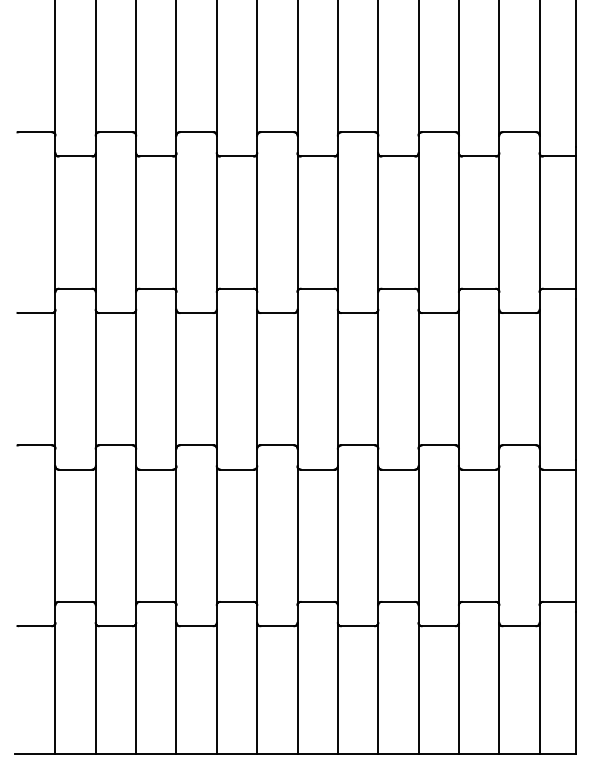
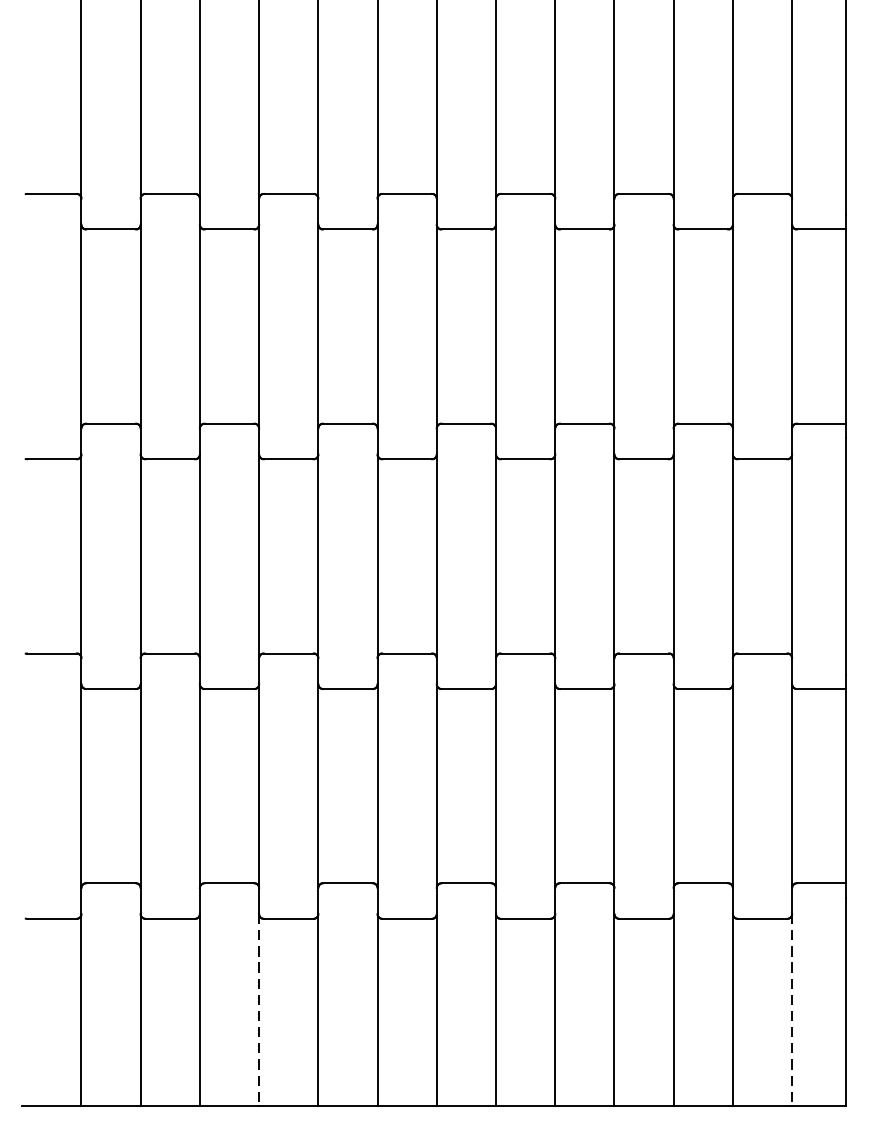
line: (176, 688) -> (259, 1010), solid -> dashed
line: (539, 688) -> (791, 1010), solid -> dashed

